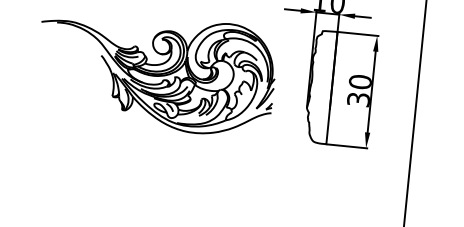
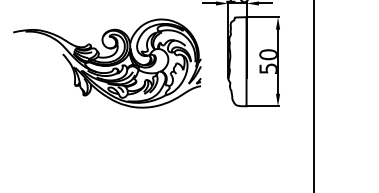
text: (357, 99) -> (267, 68), 30 -> 50

